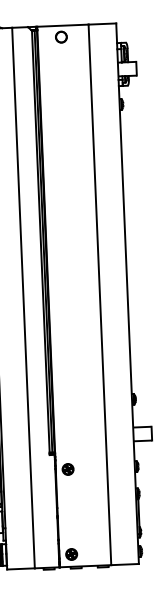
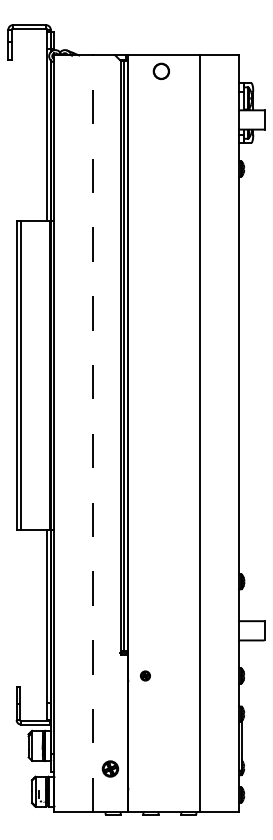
line: (23, 297) -> (93, 433), solid -> dashed
part: (68, 469) -> (145, 675), size x0.6
part: (71, 554) -> (110, 768), moved

